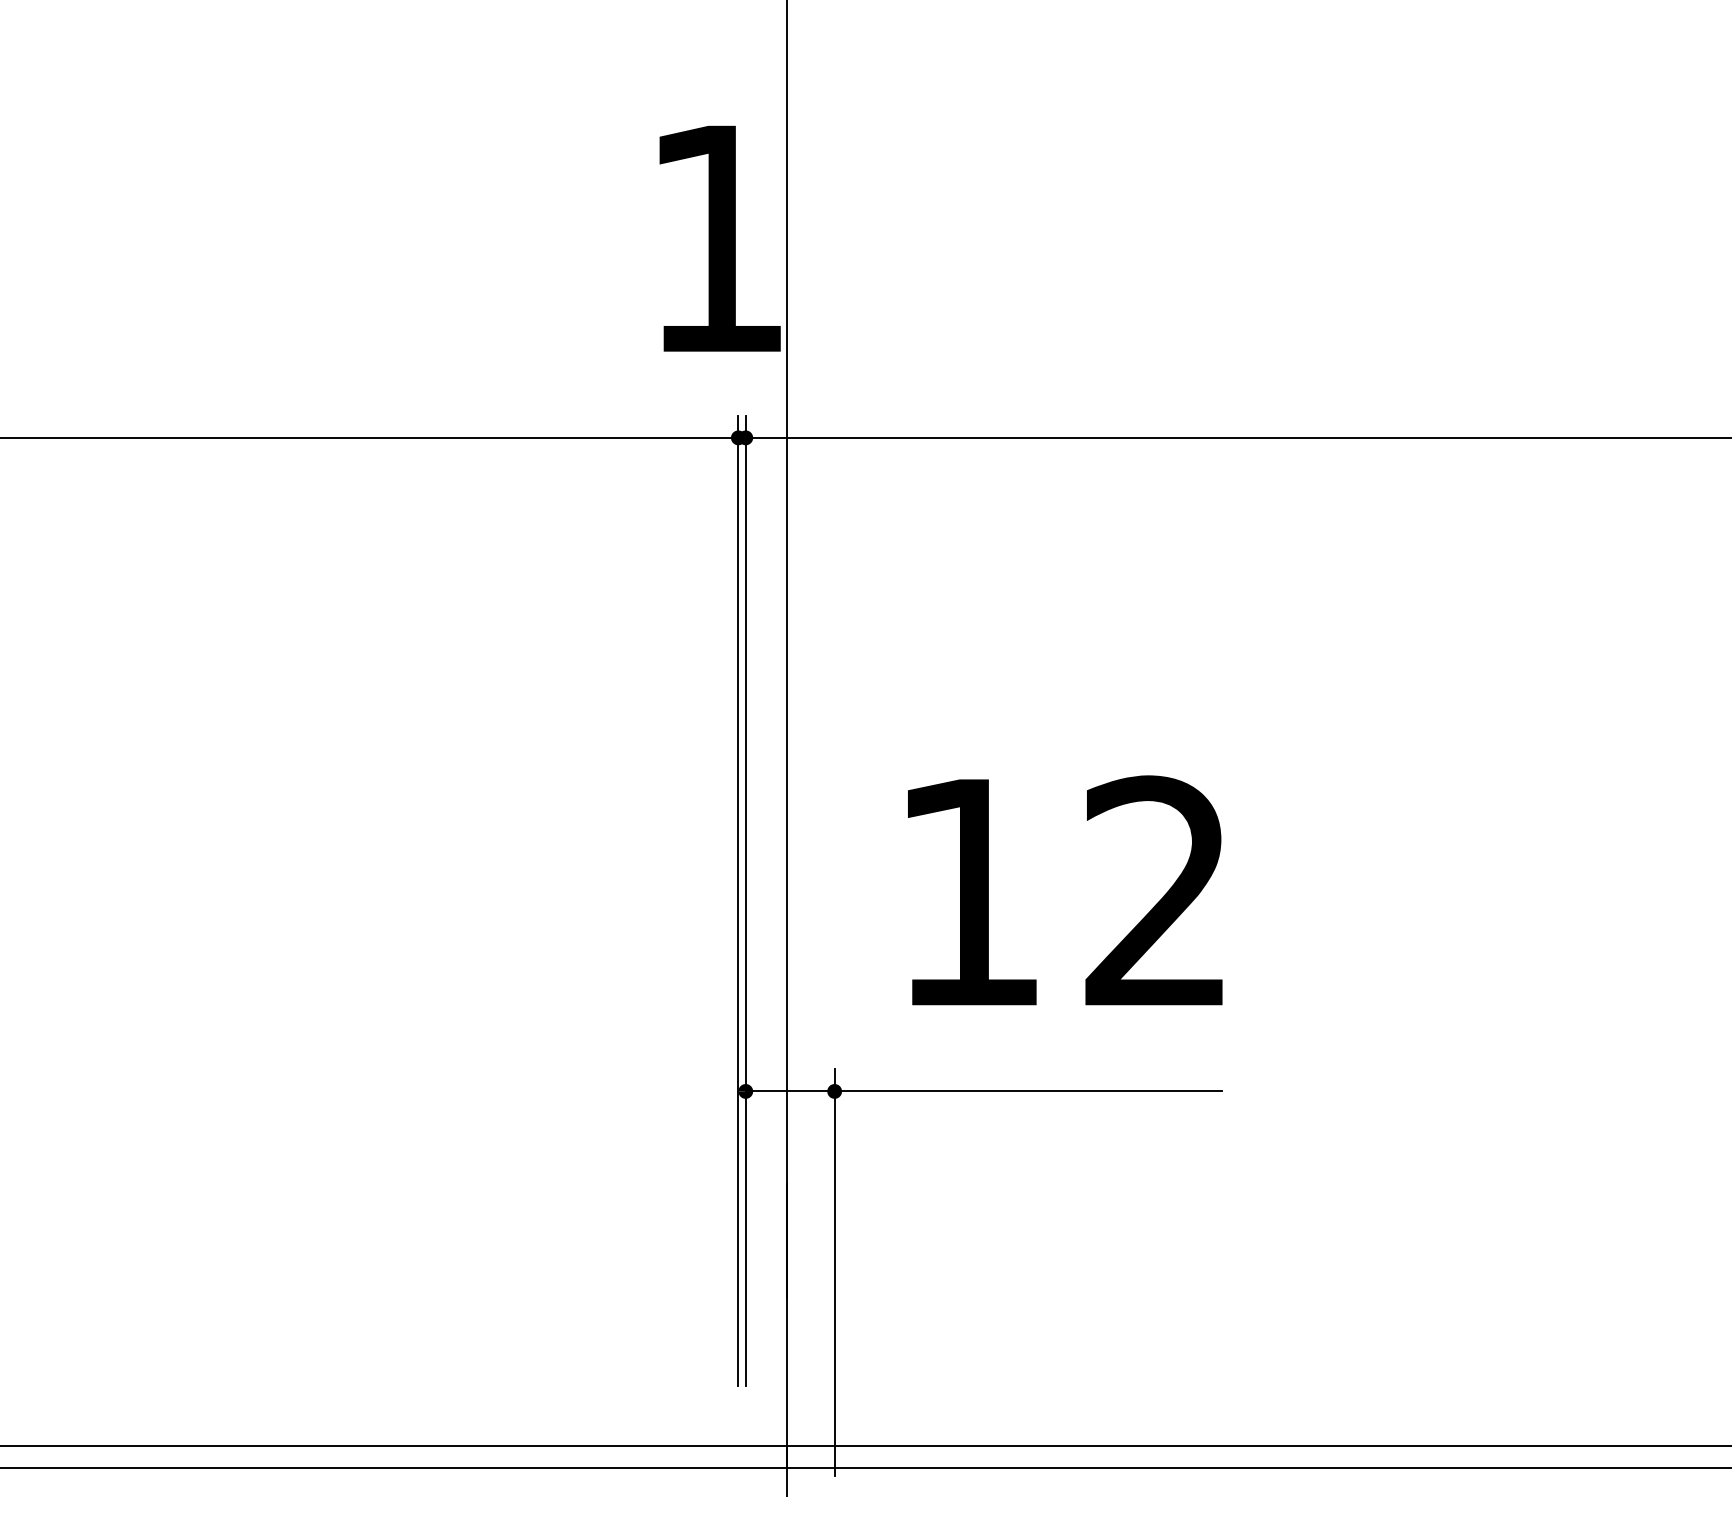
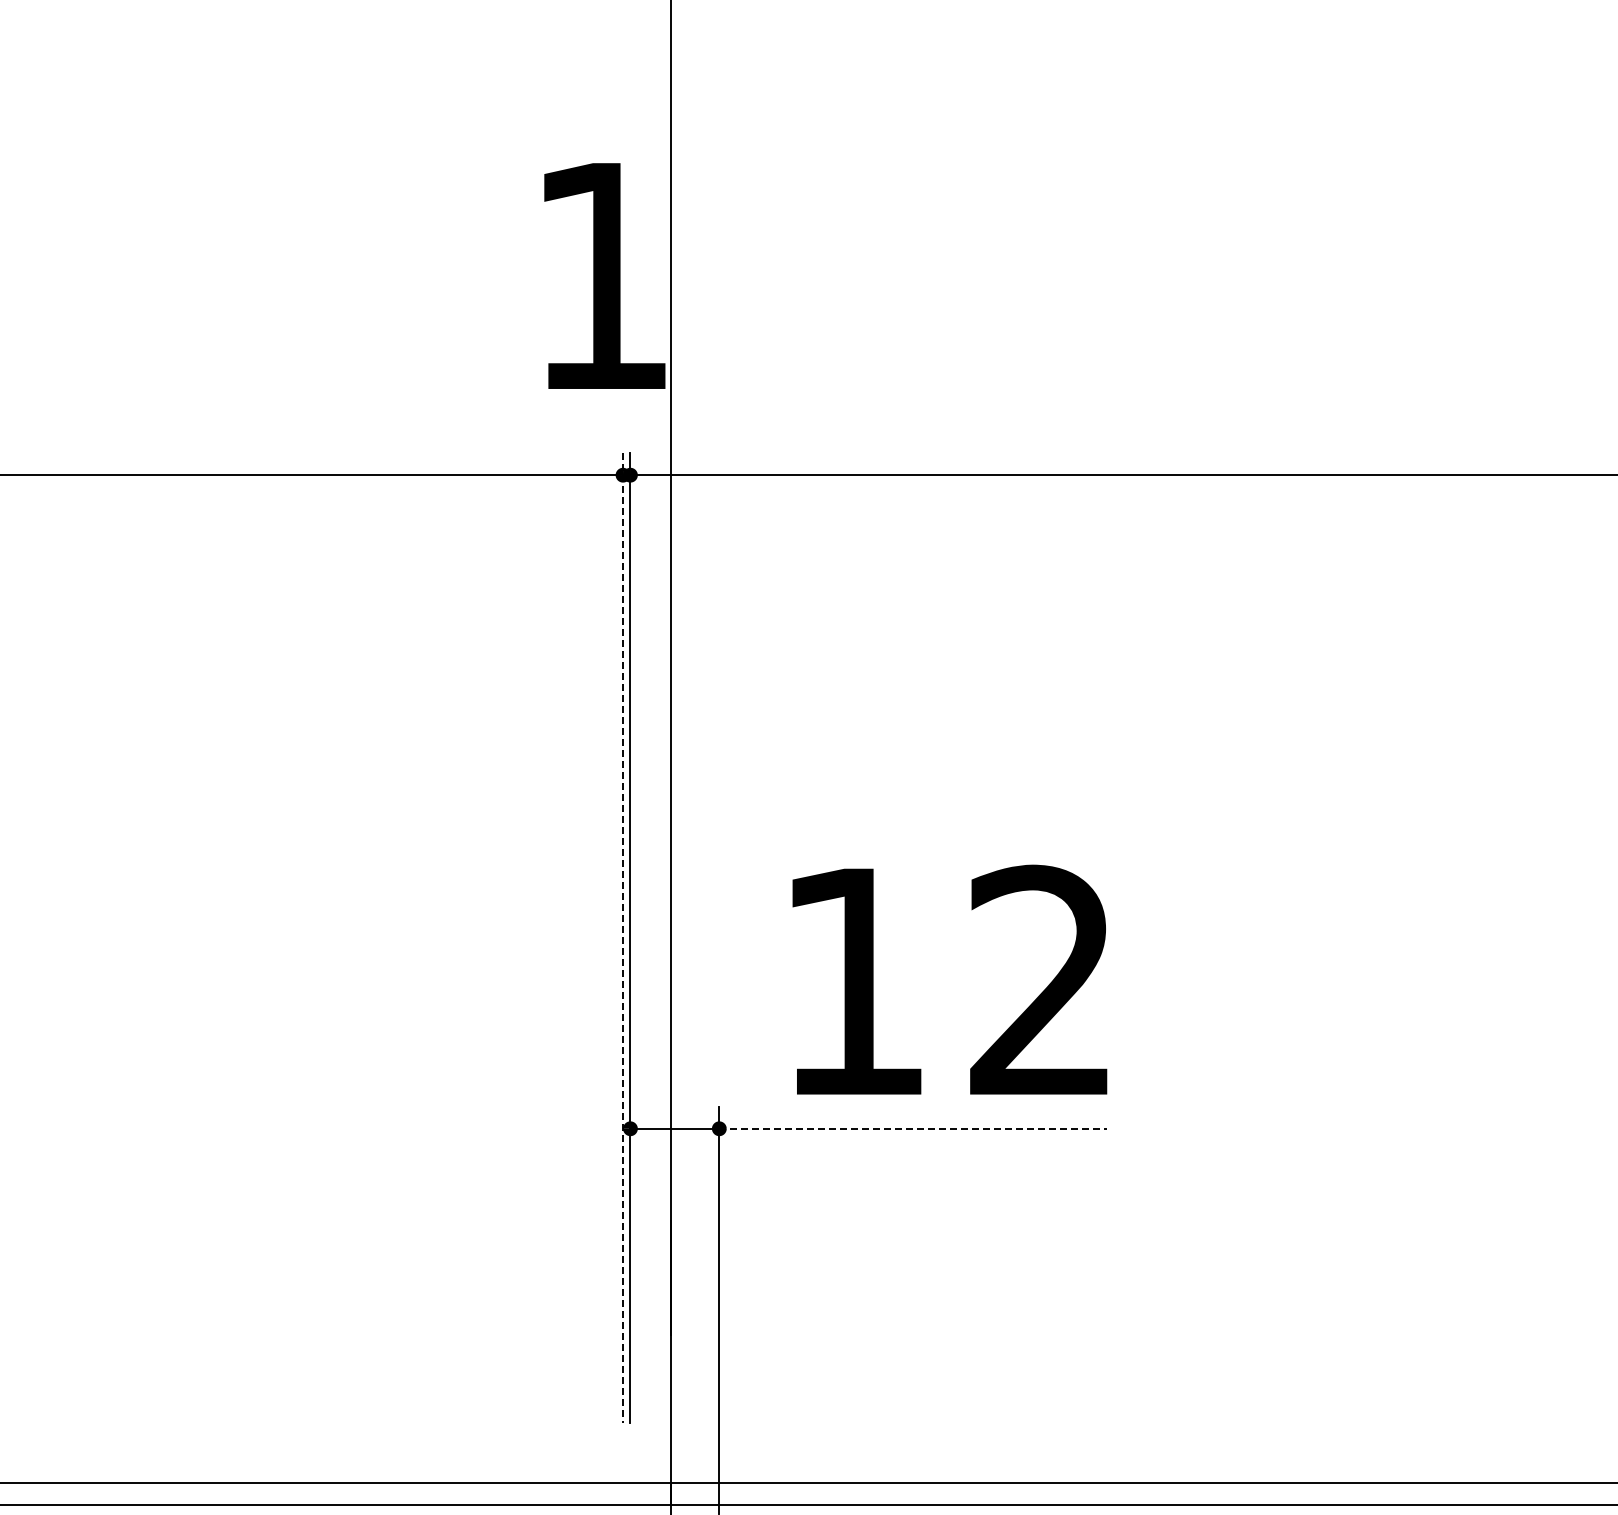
text: (1065, 890) -> (950, 979), moved
line: (738, 901) -> (623, 938), solid -> dashed
line: (1028, 1091) -> (913, 1128), solid -> dashed

